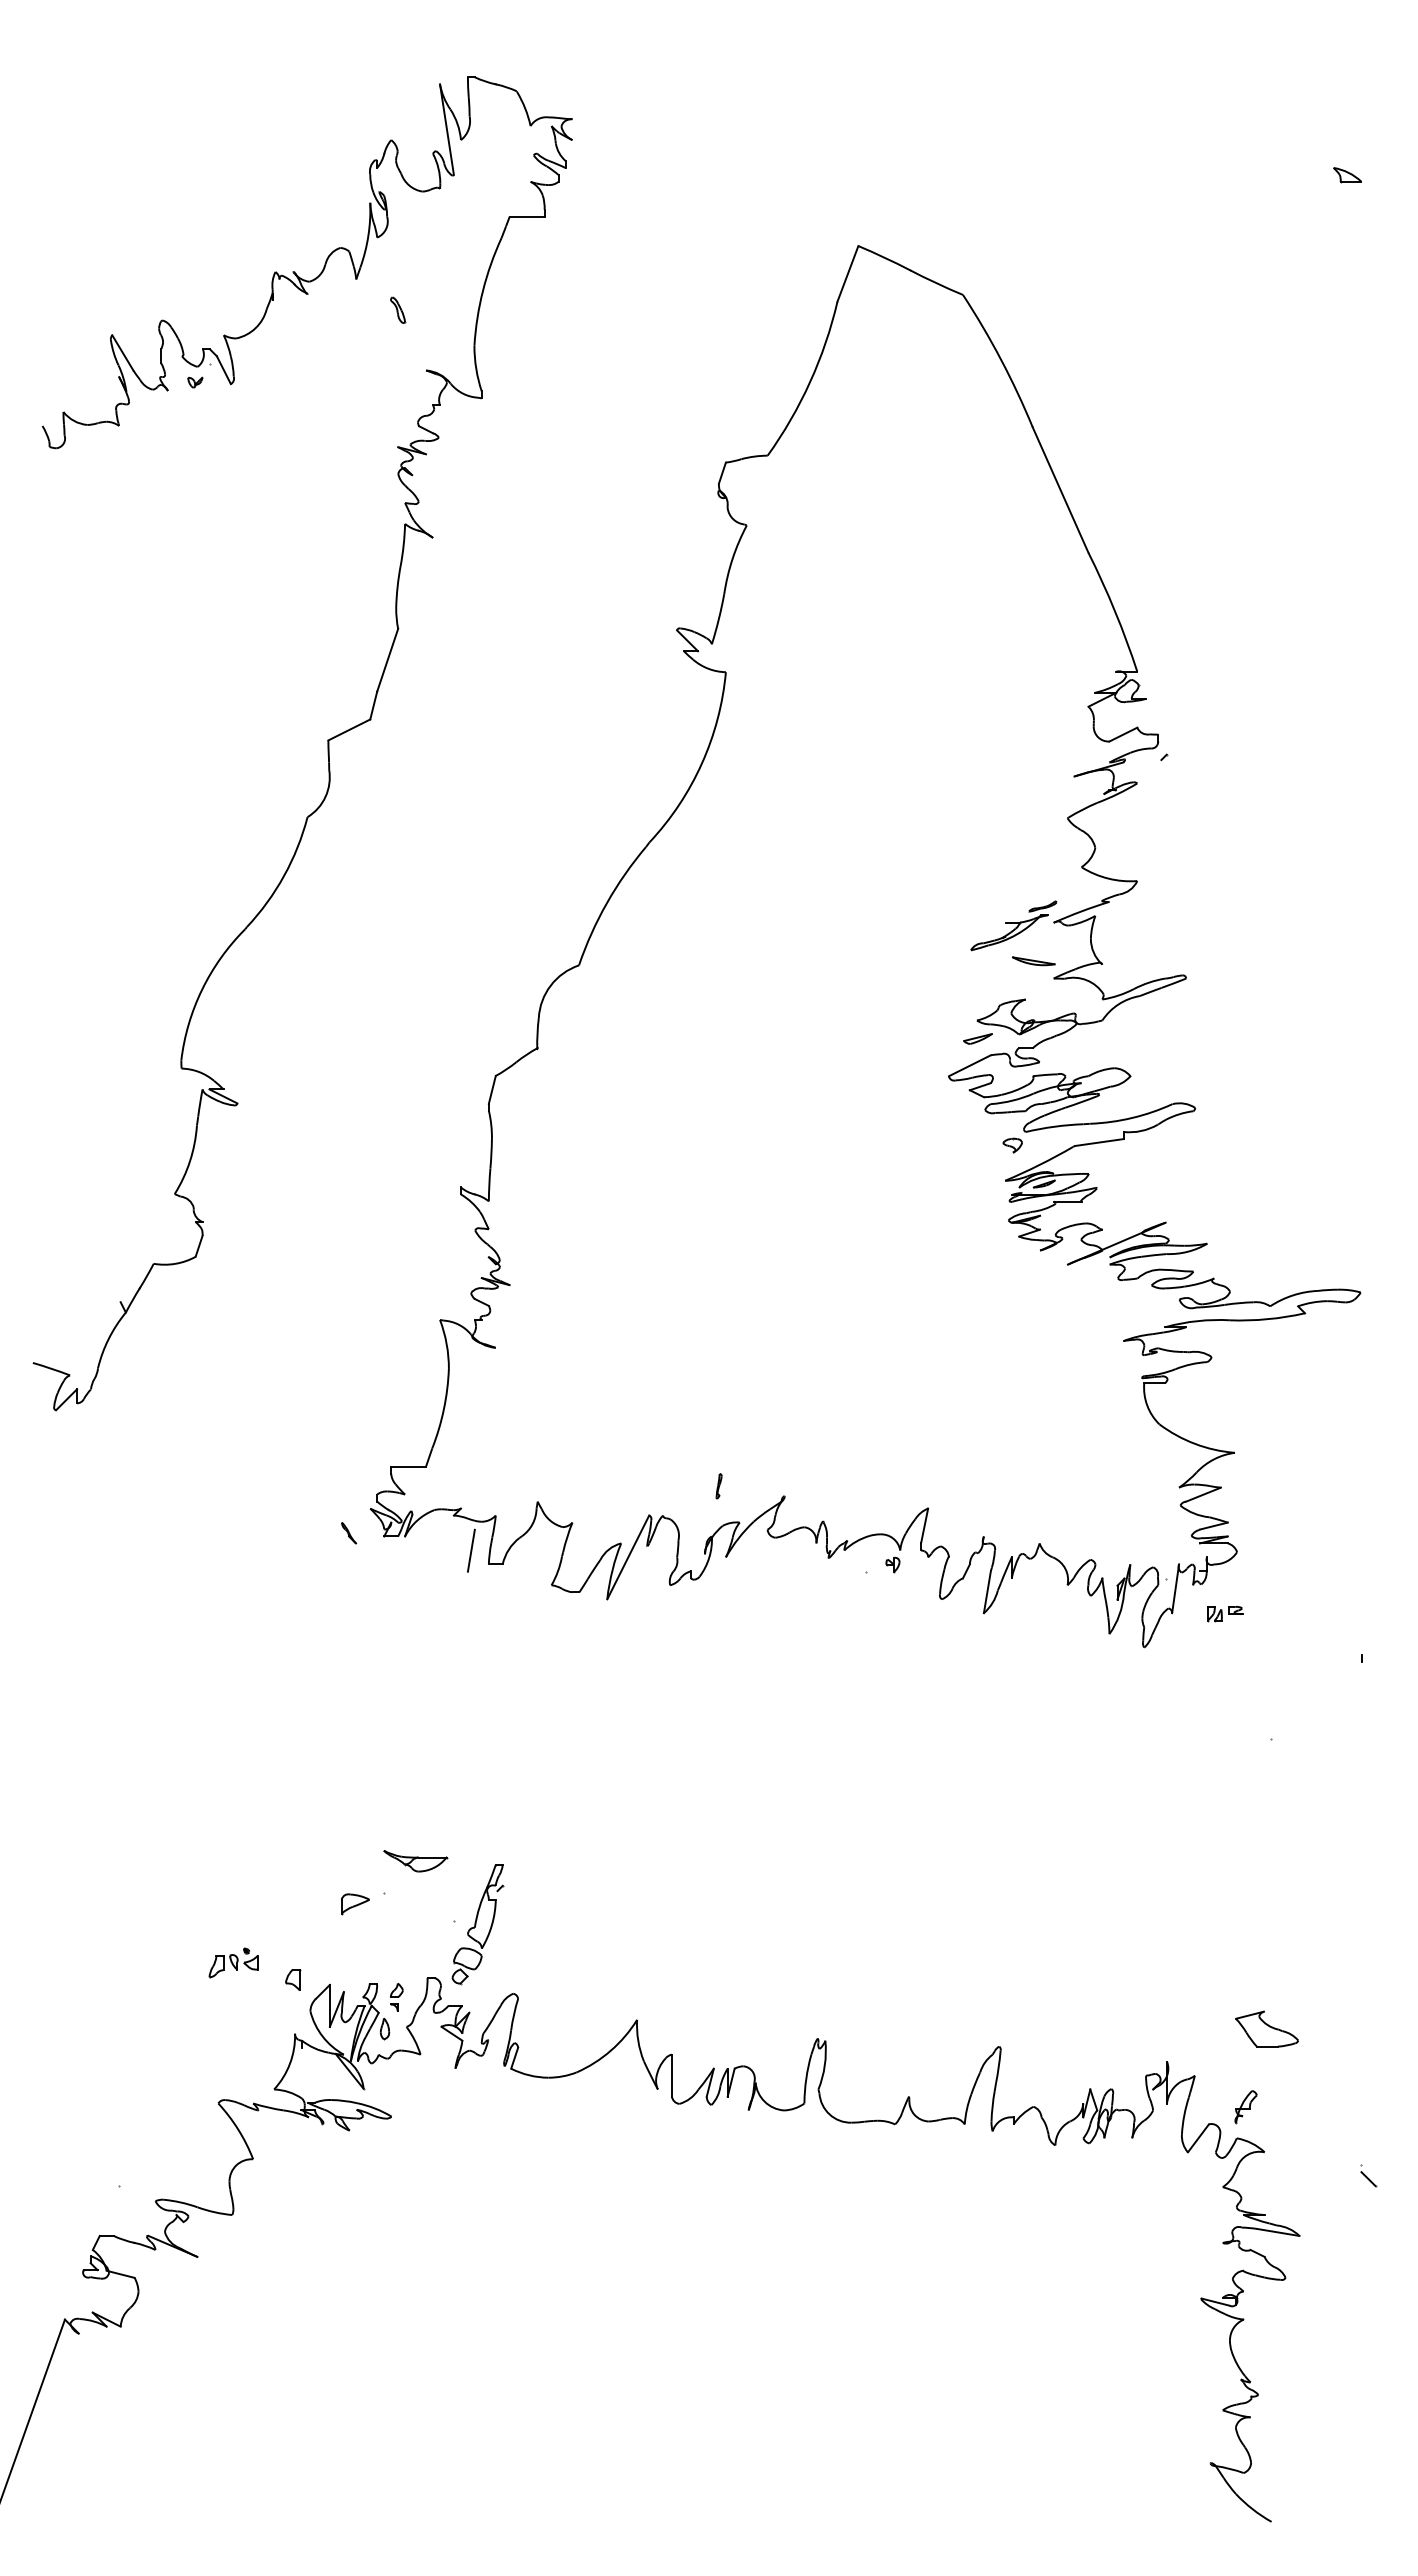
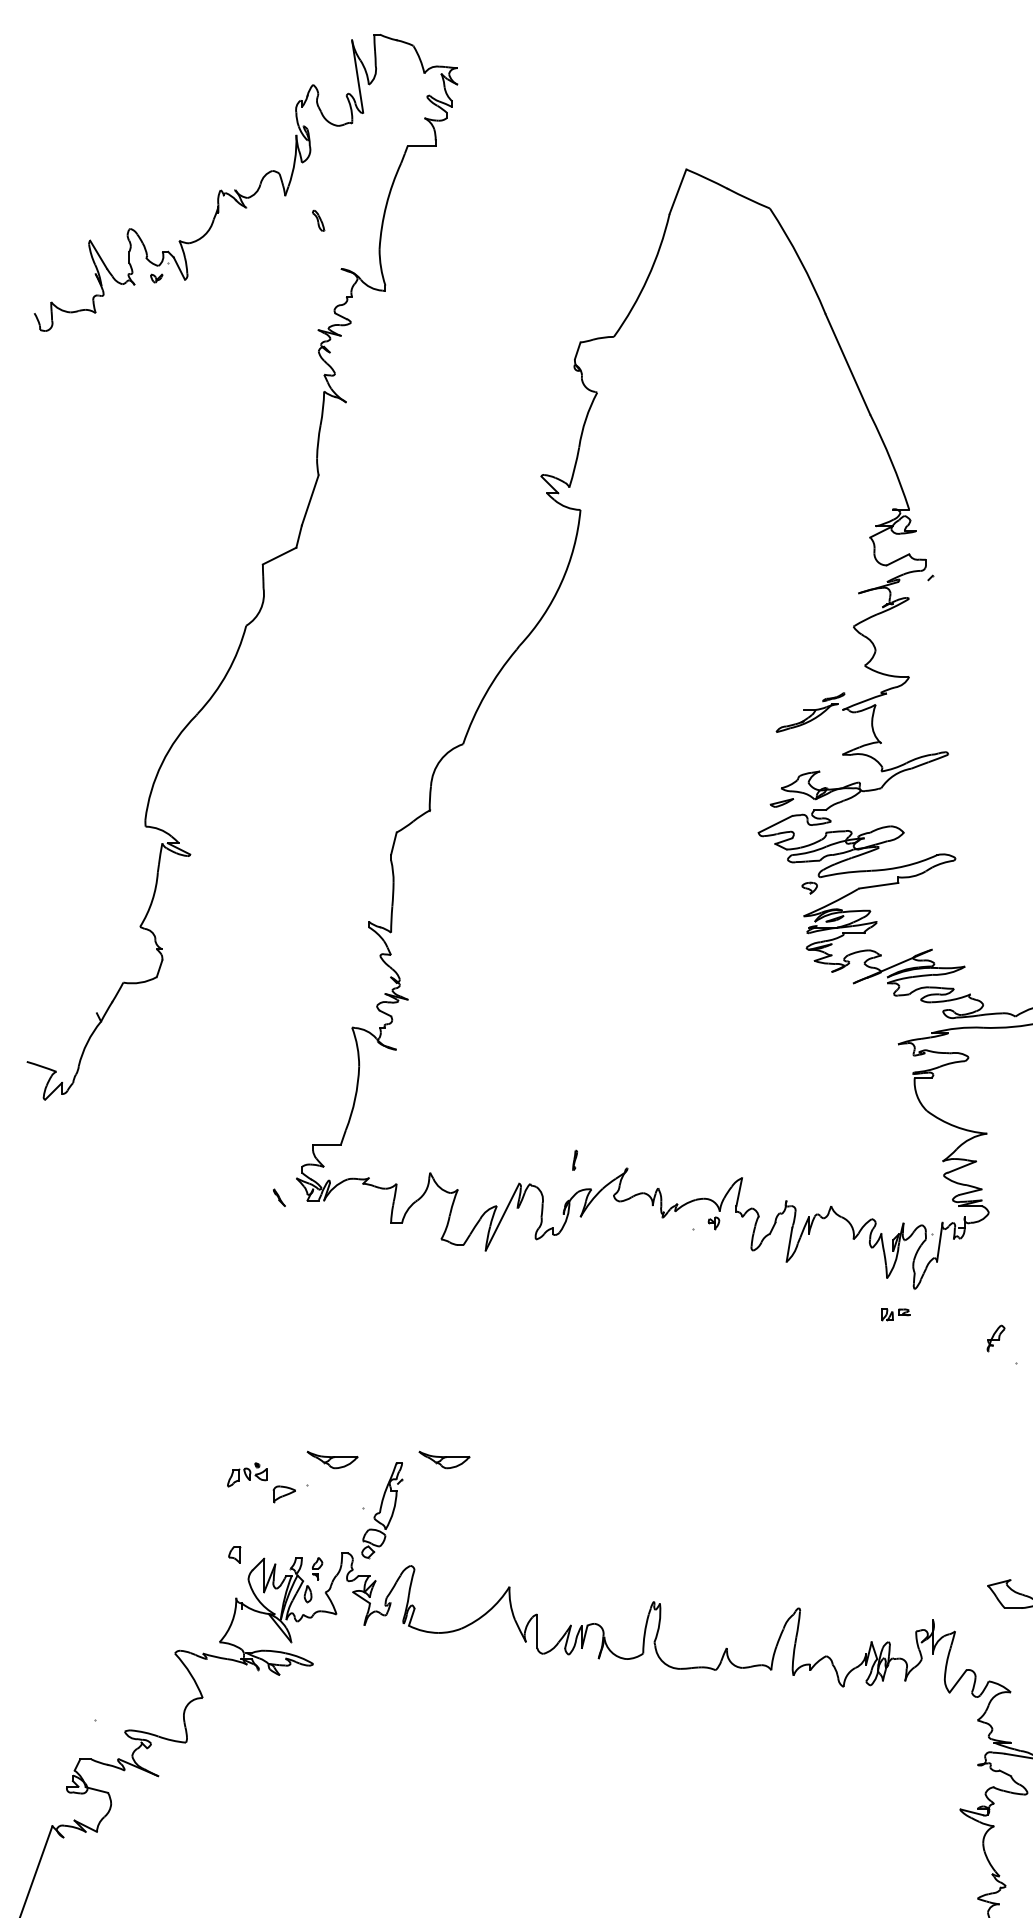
part: (1033, 961) -> (826, 741), removed
line: (470, 1550) -> (376, 1211), removed
part: (1225, 1613) -> (895, 1314), moved
part: (555, 1861) -> (444, 1460), added
part: (233, 1962) -> (247, 1474), moved
part: (1245, 2107) -> (995, 1338), moved

